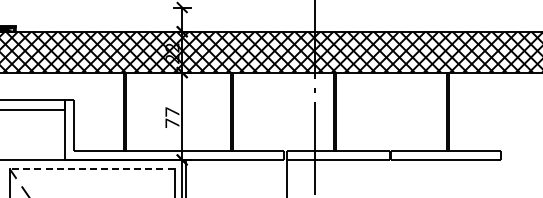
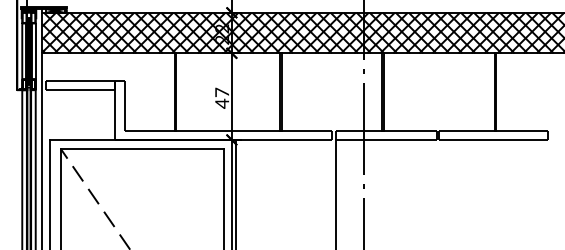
text: (172, 123) -> (222, 103), 77 -> 47
line: (92, 169) -> (142, 149), dashed -> solid

